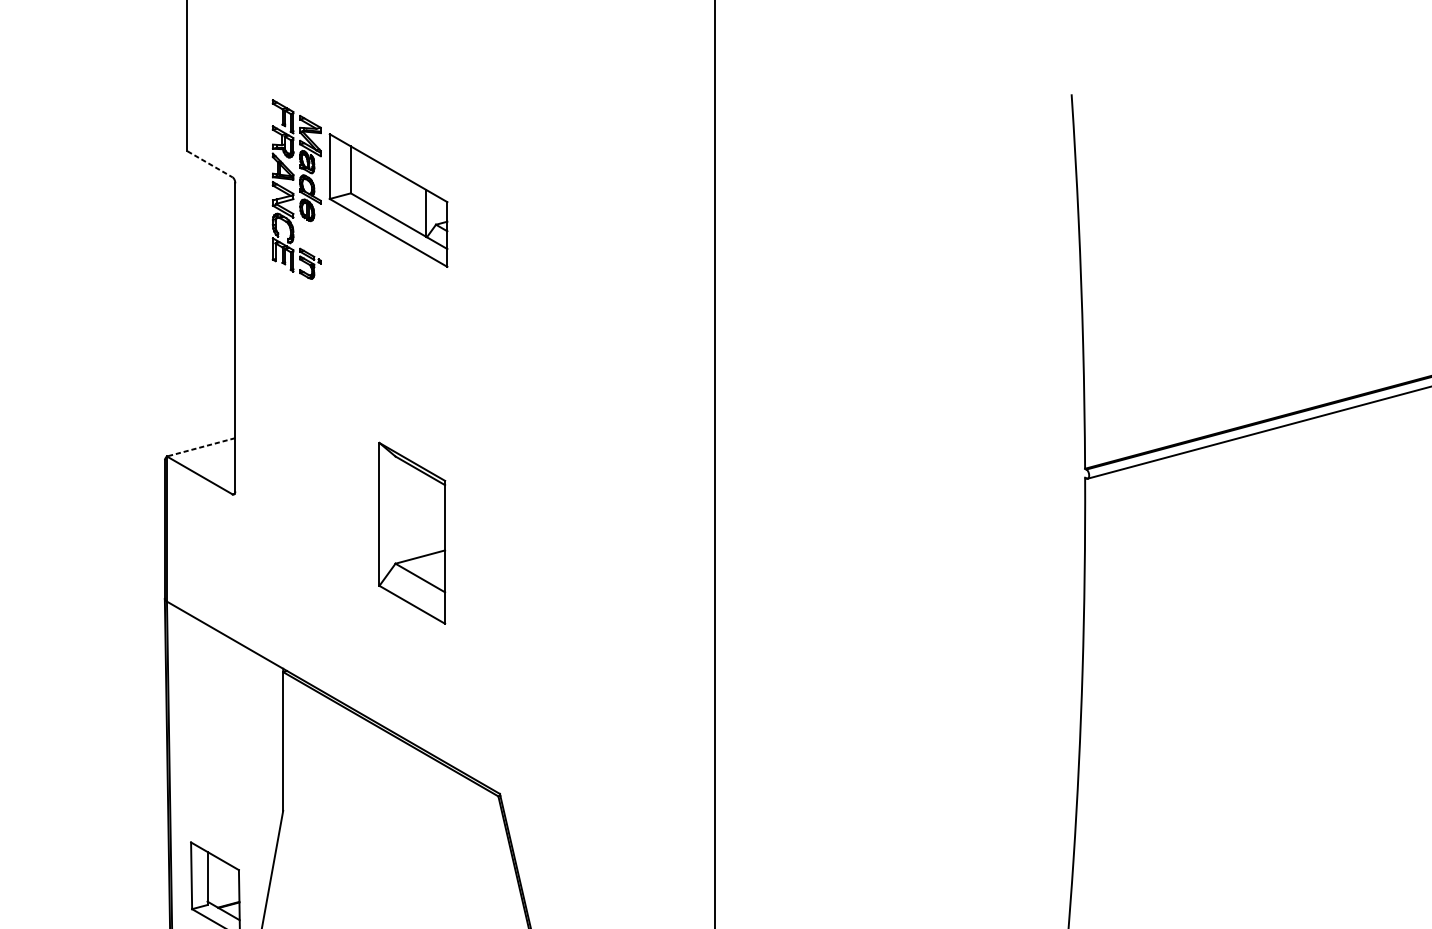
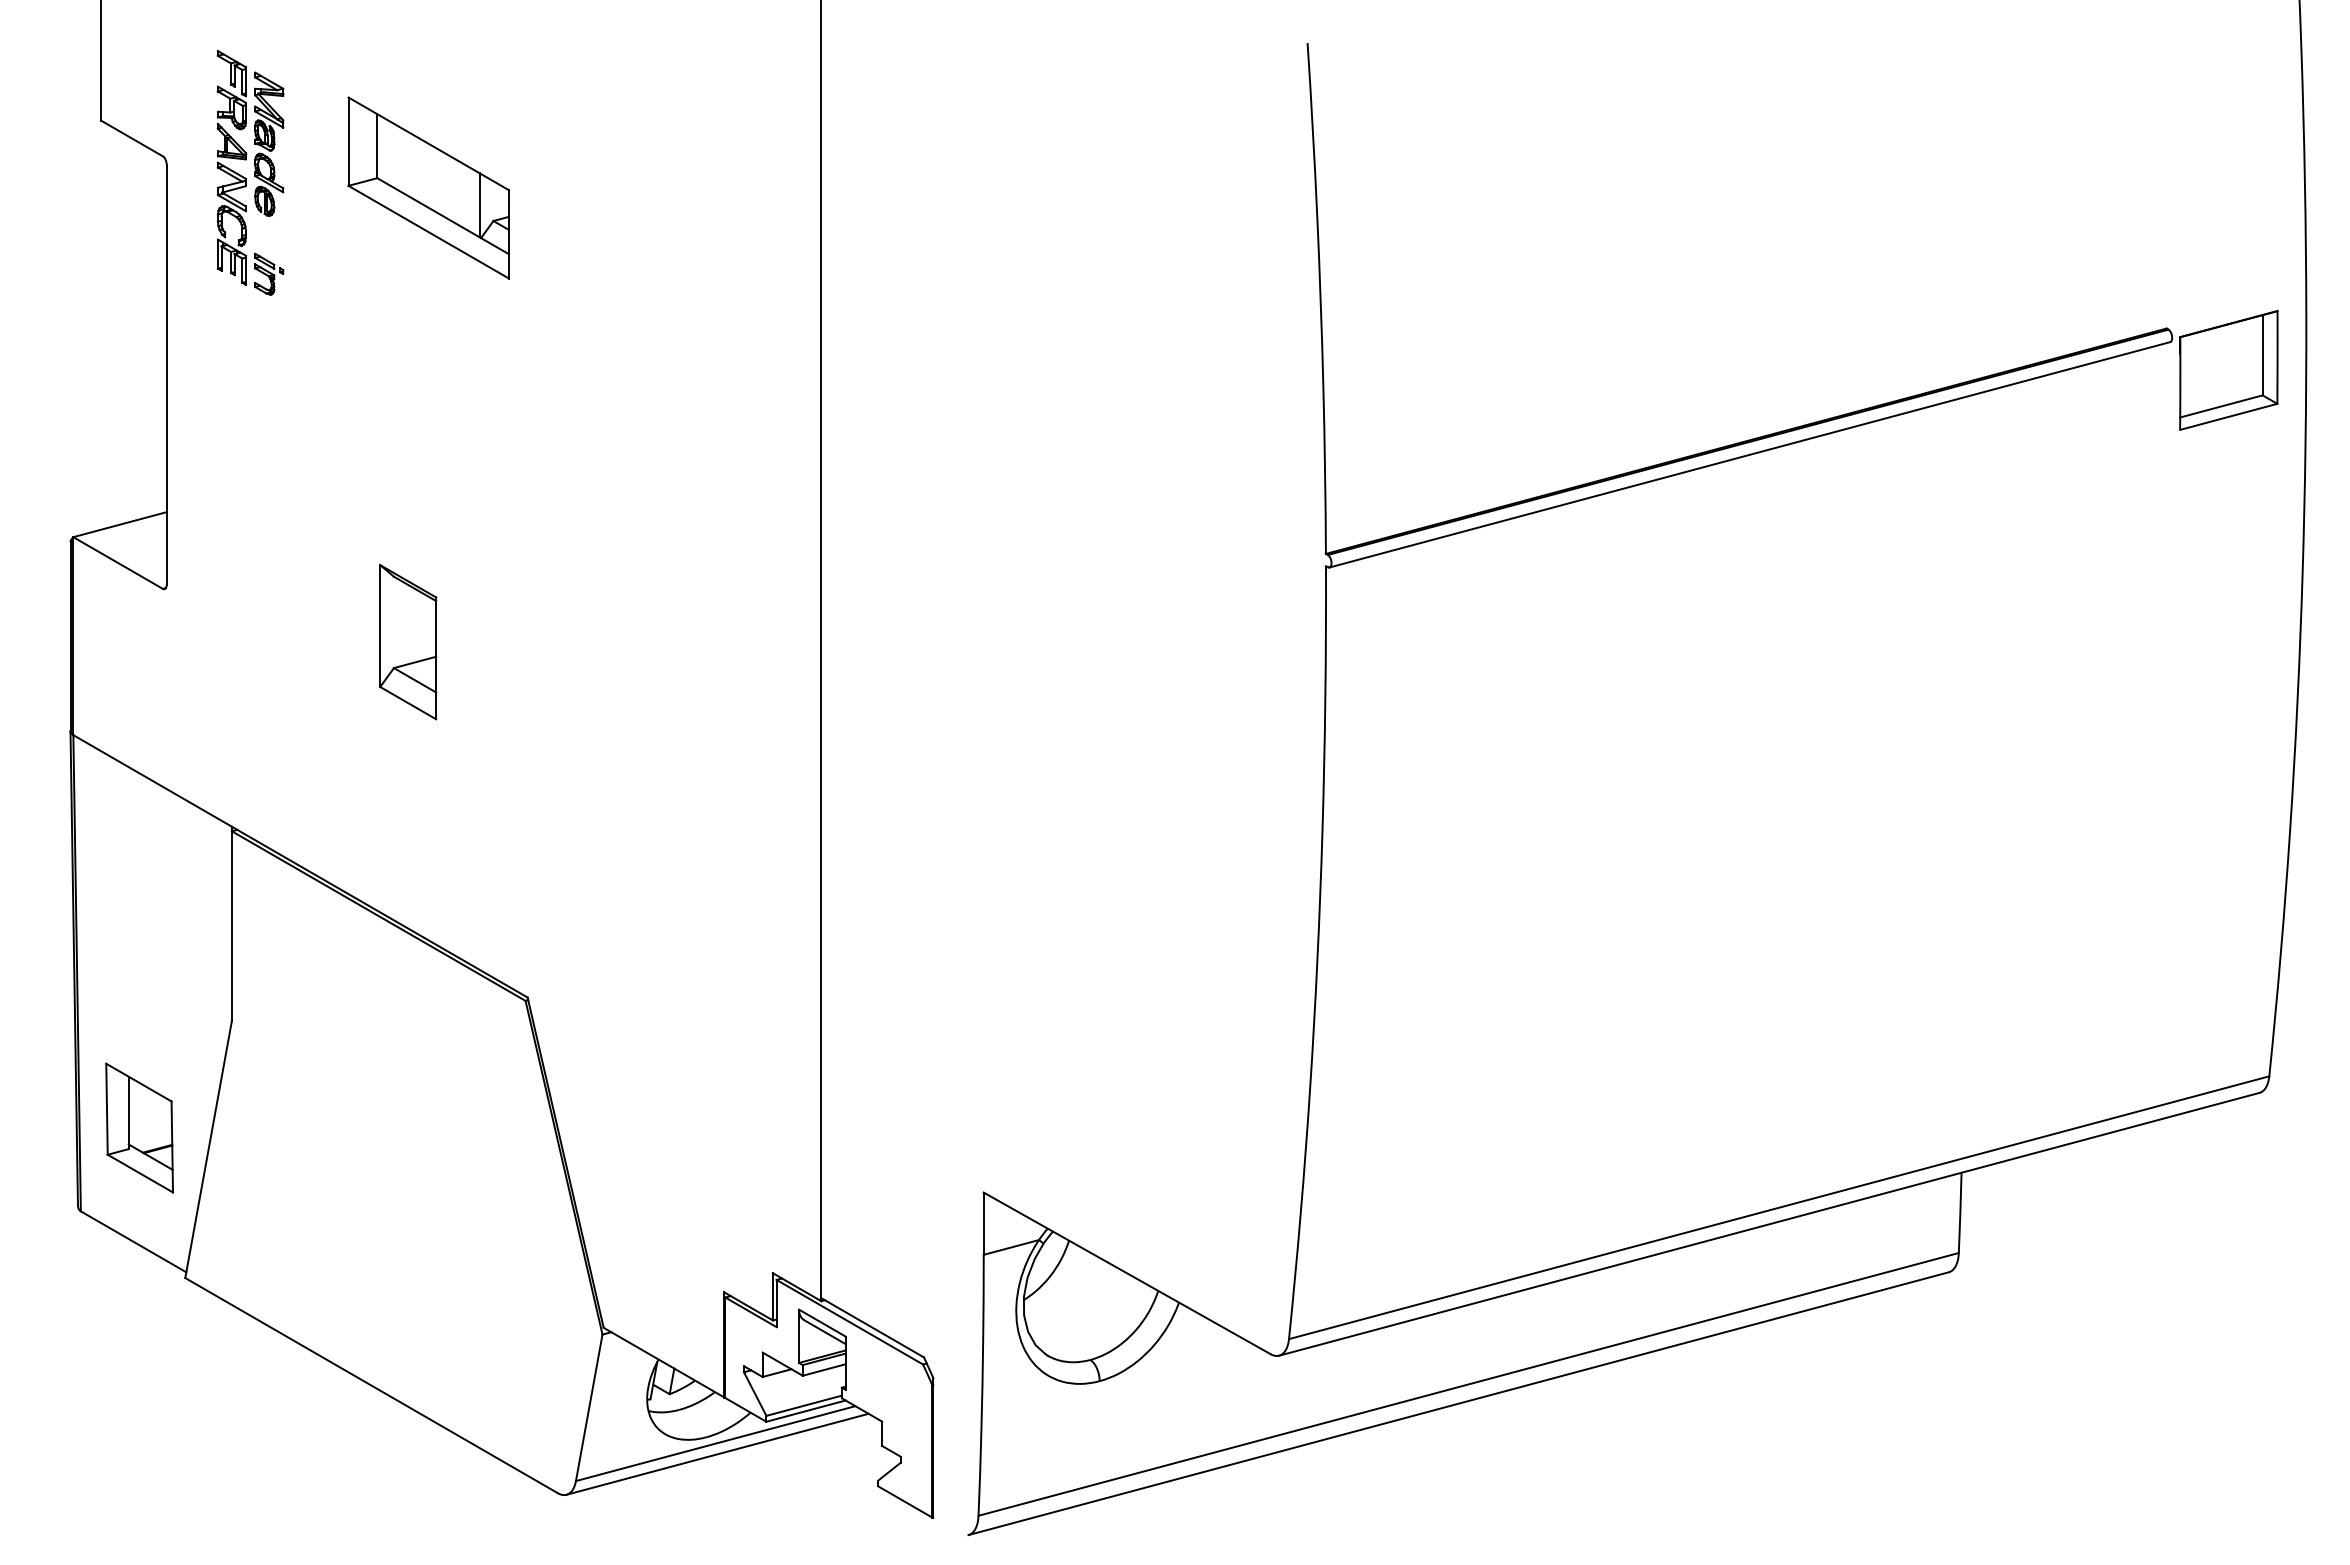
line: (210, 164) -> (132, 138), dashed -> solid
part: (388, 200) -> (428, 187), moved
line: (200, 447) -> (119, 524), dashed -> solid
part: (412, 533) -> (408, 642), size x0.62

